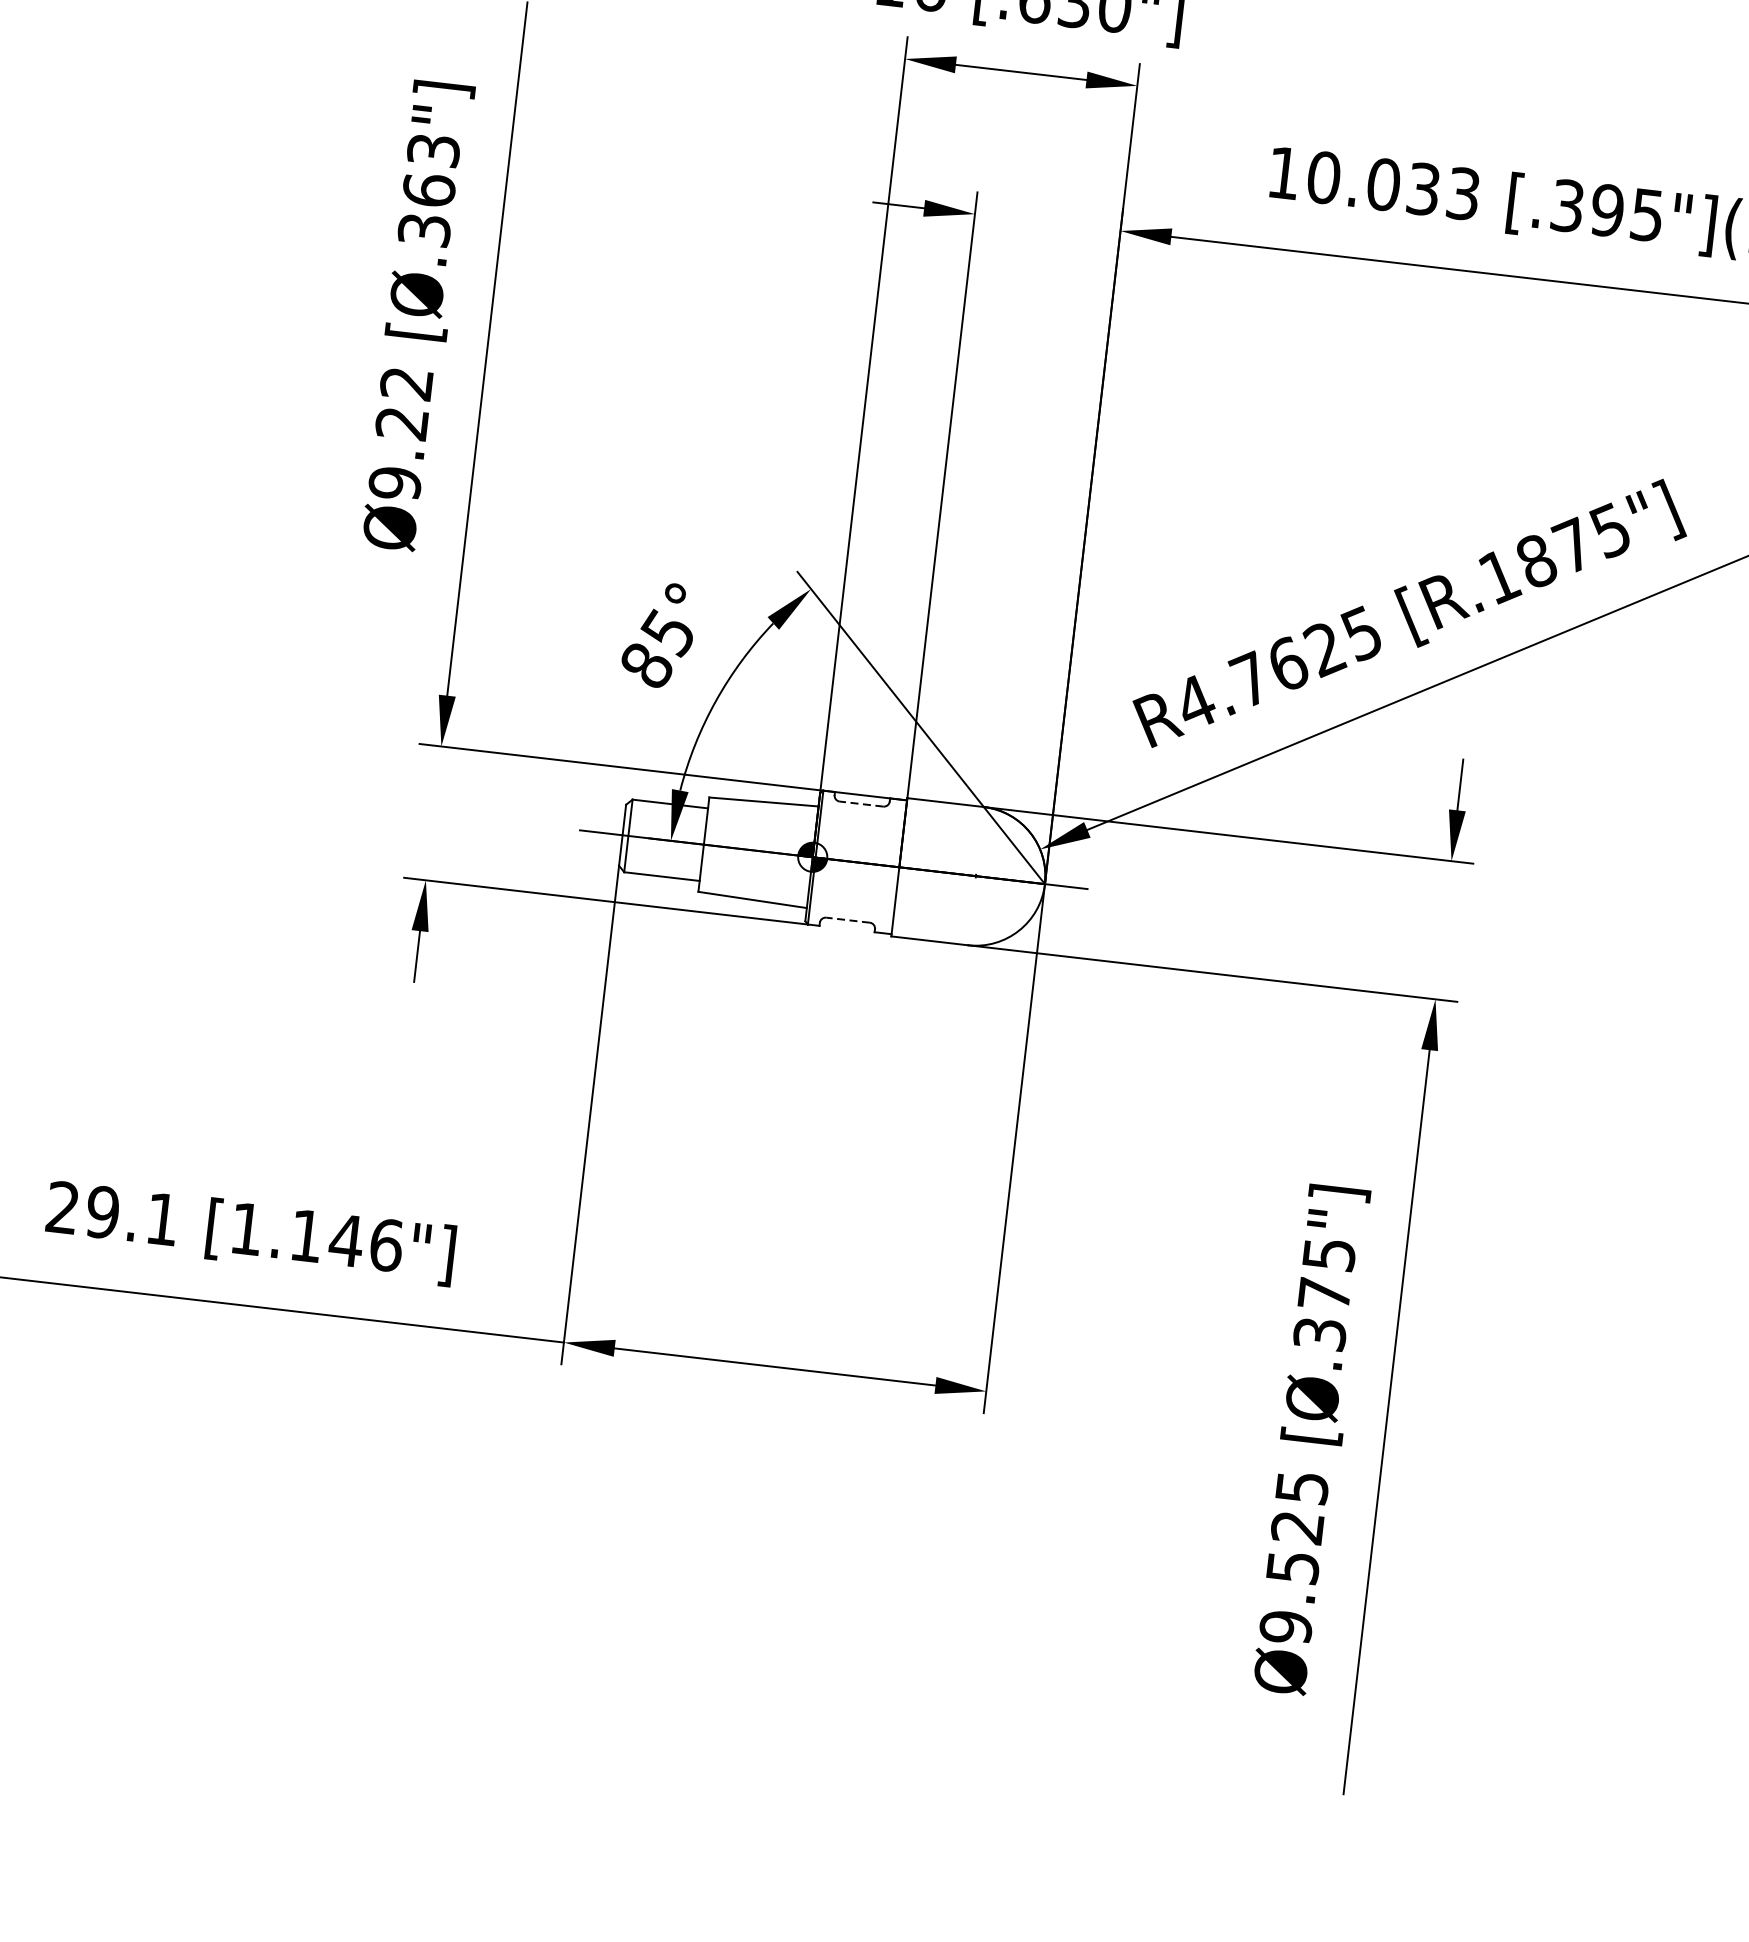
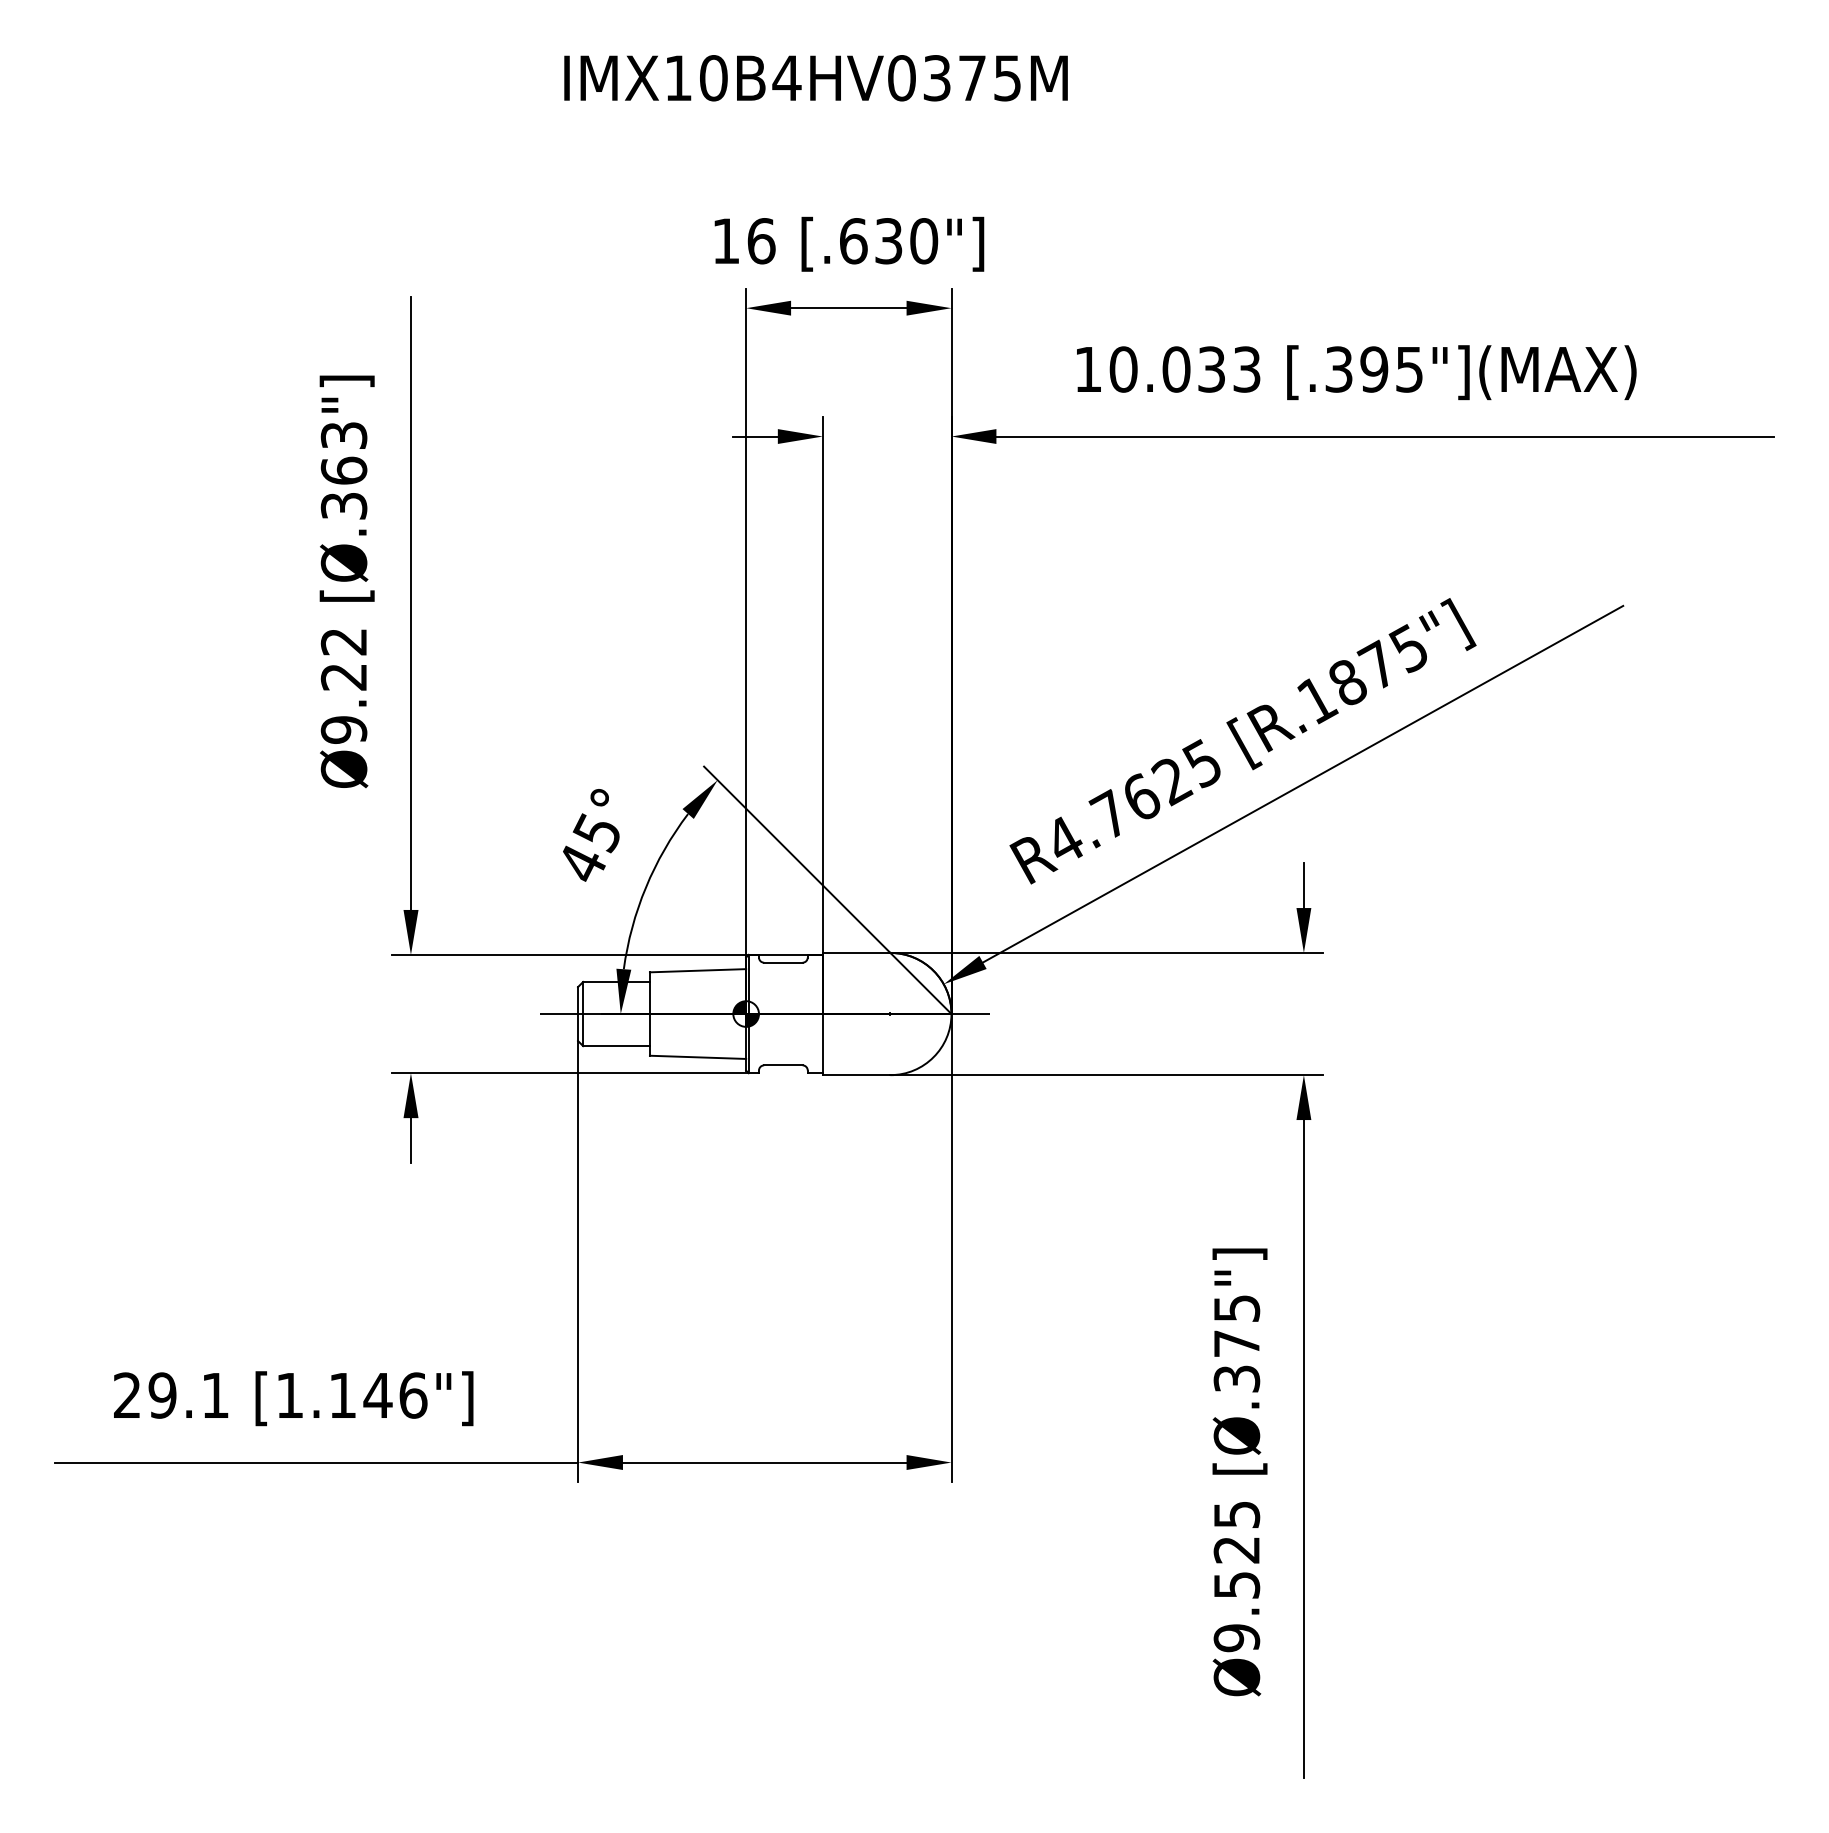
text: (647, 665) -> (582, 863), 85° -> 45°
line: (860, 803) -> (782, 962), dashed -> solid
line: (847, 920) -> (782, 1065), dashed -> solid

